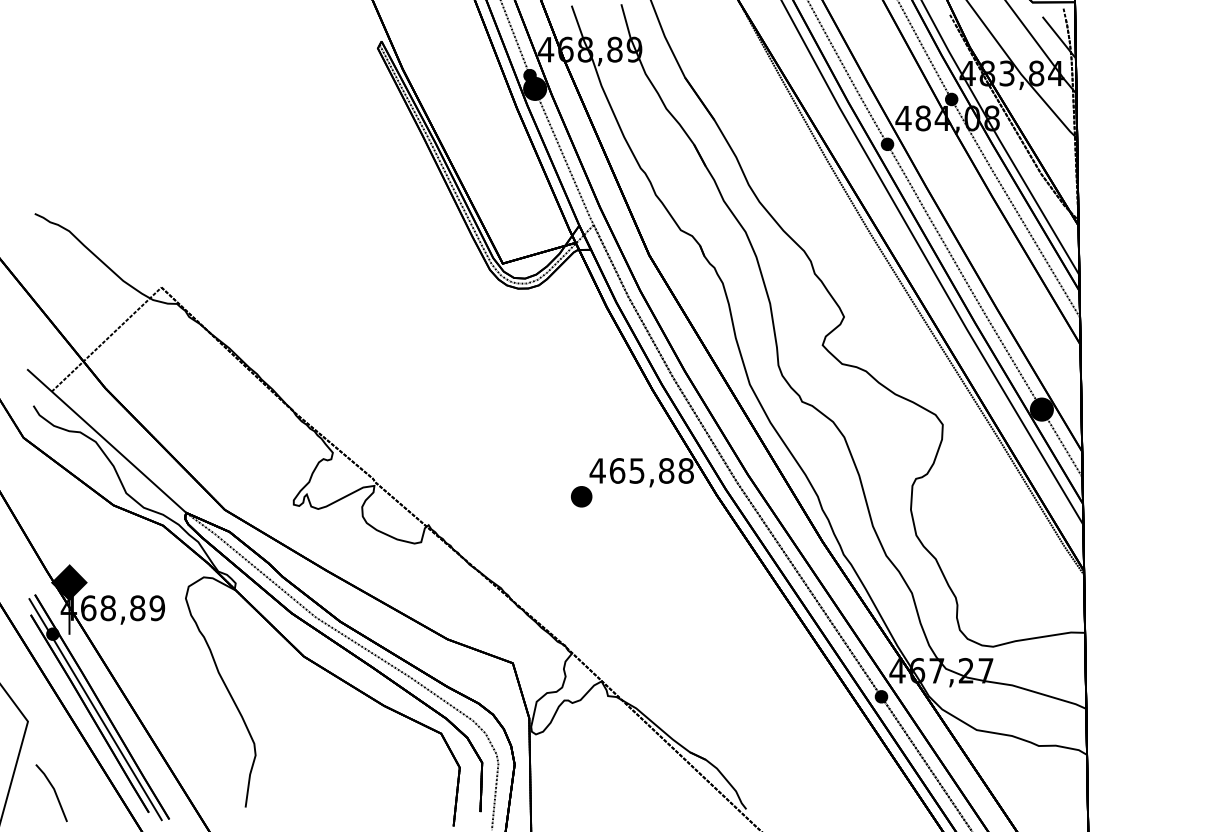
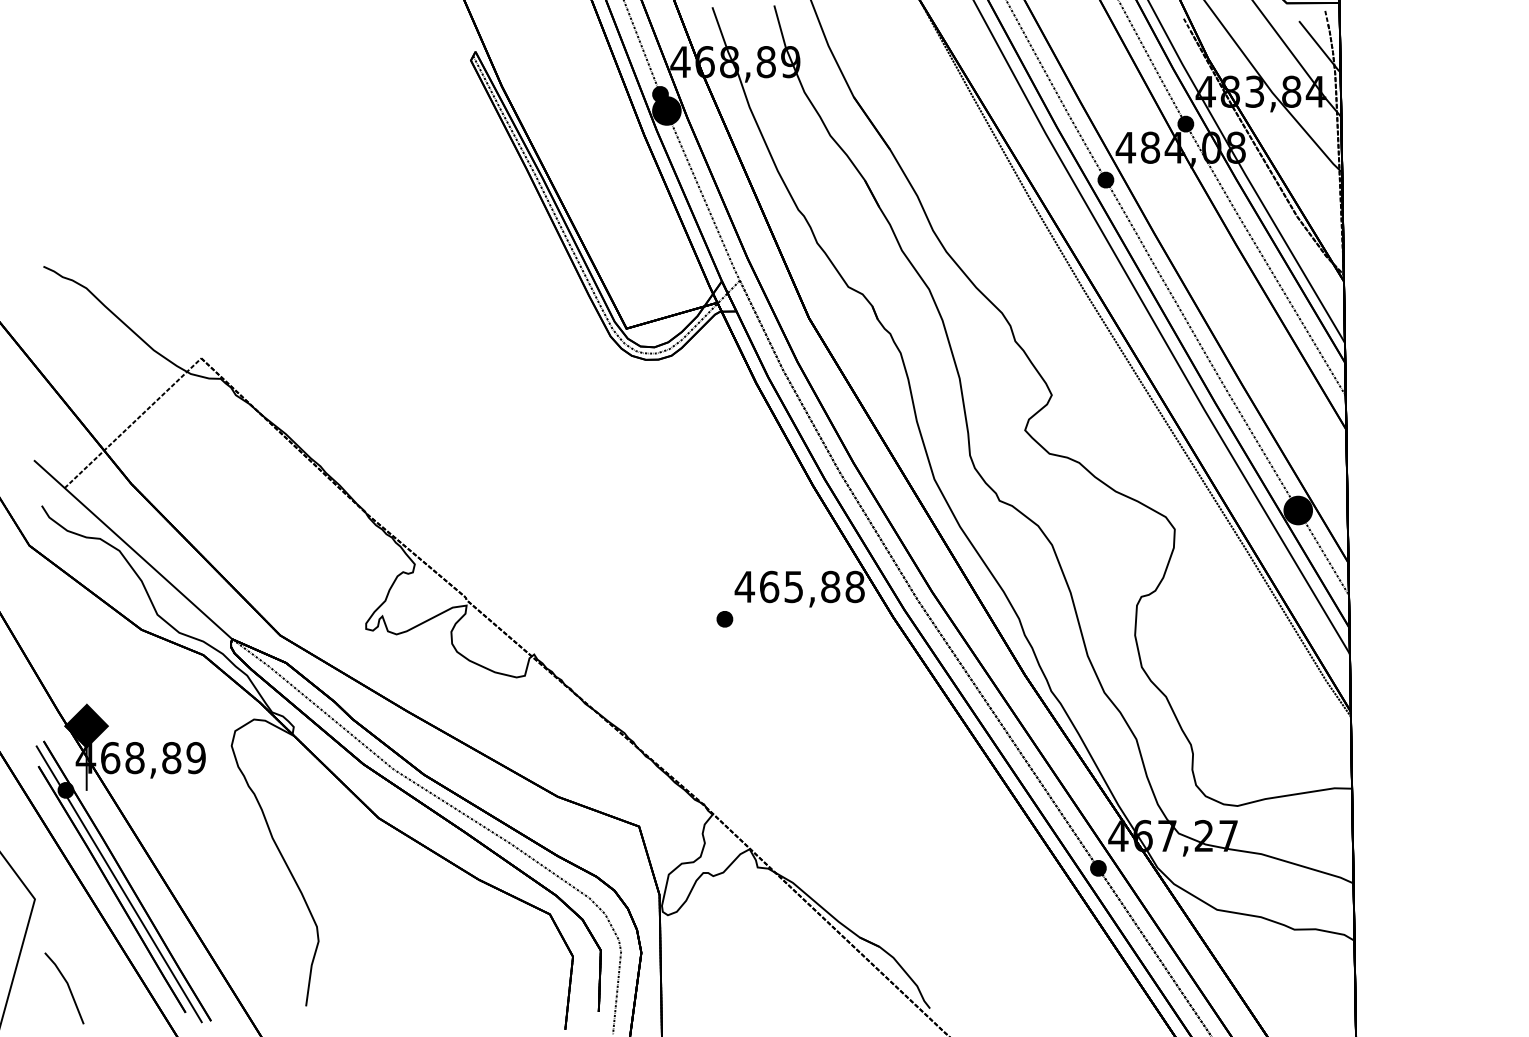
part: (581, 497) -> (724, 619), size x0.62

